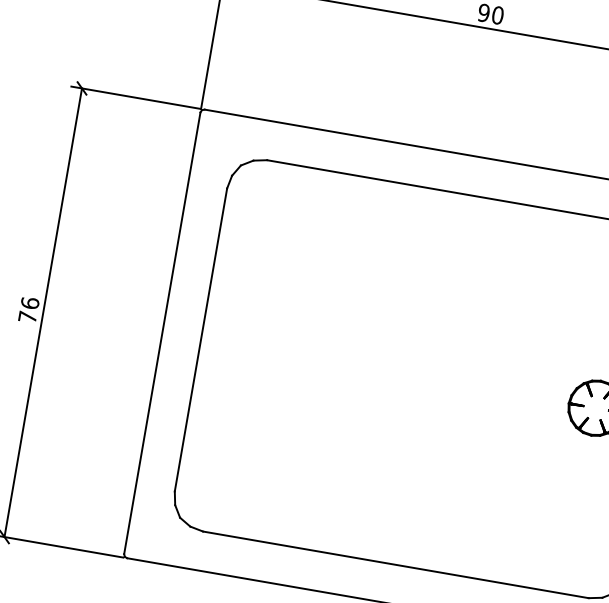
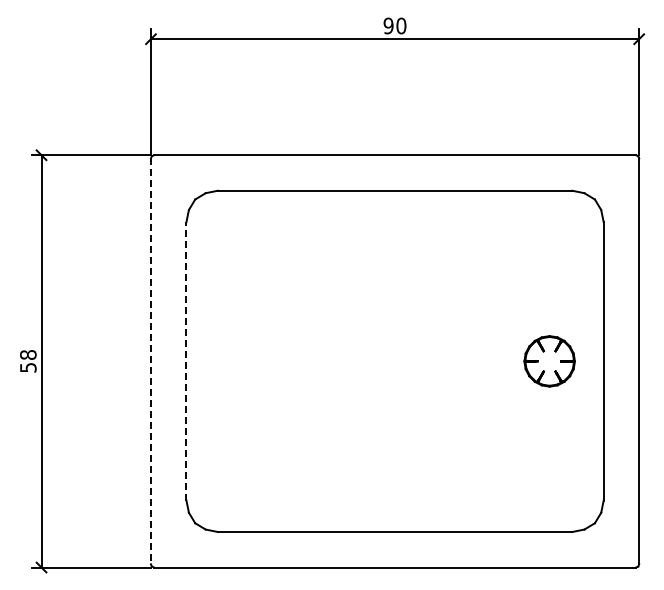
text: (29, 309) -> (28, 360), 76 -> 58
line: (161, 333) -> (150, 361), solid -> dashed
line: (201, 339) -> (186, 360), solid -> dashed

